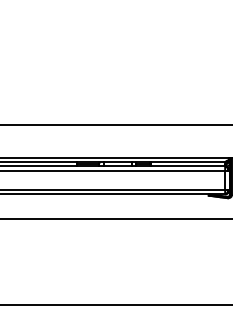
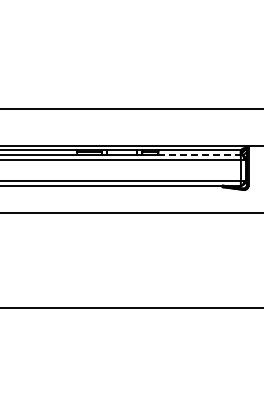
line: (187, 166) -> (199, 154), solid -> dashed

